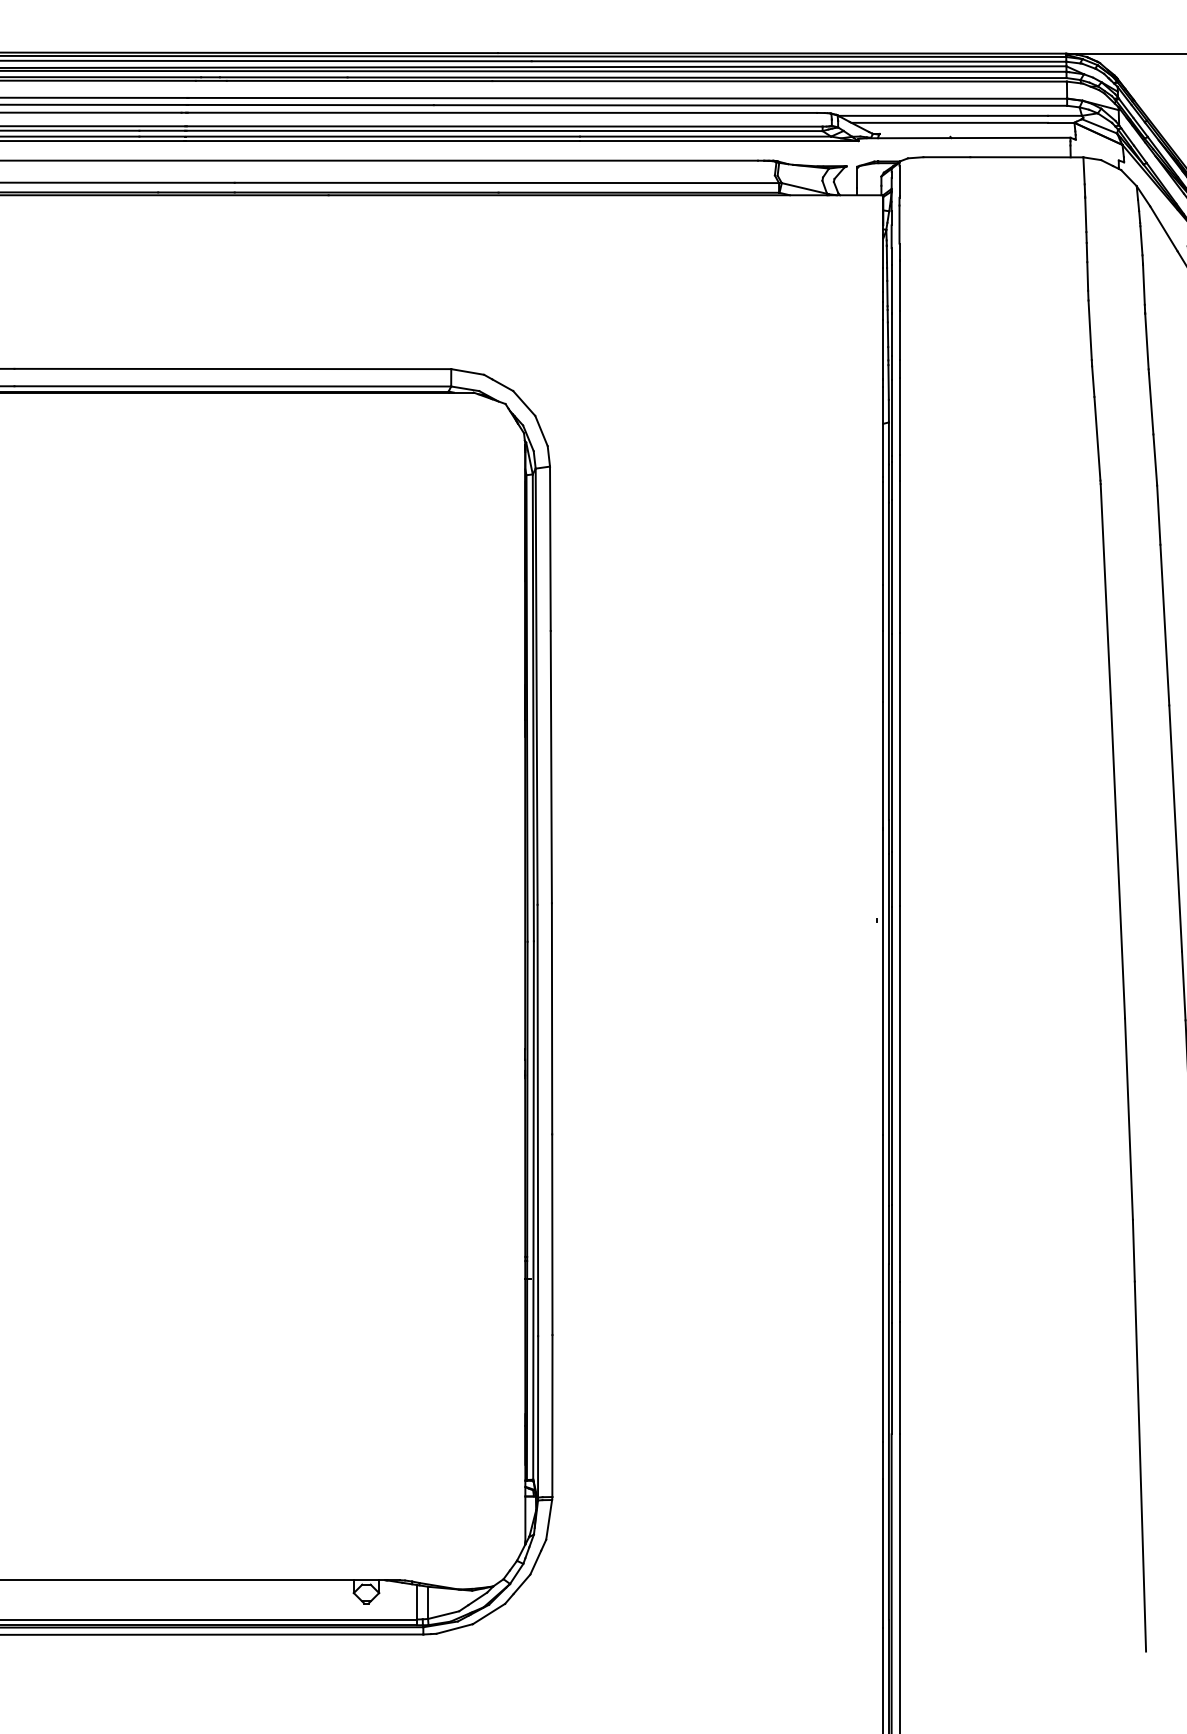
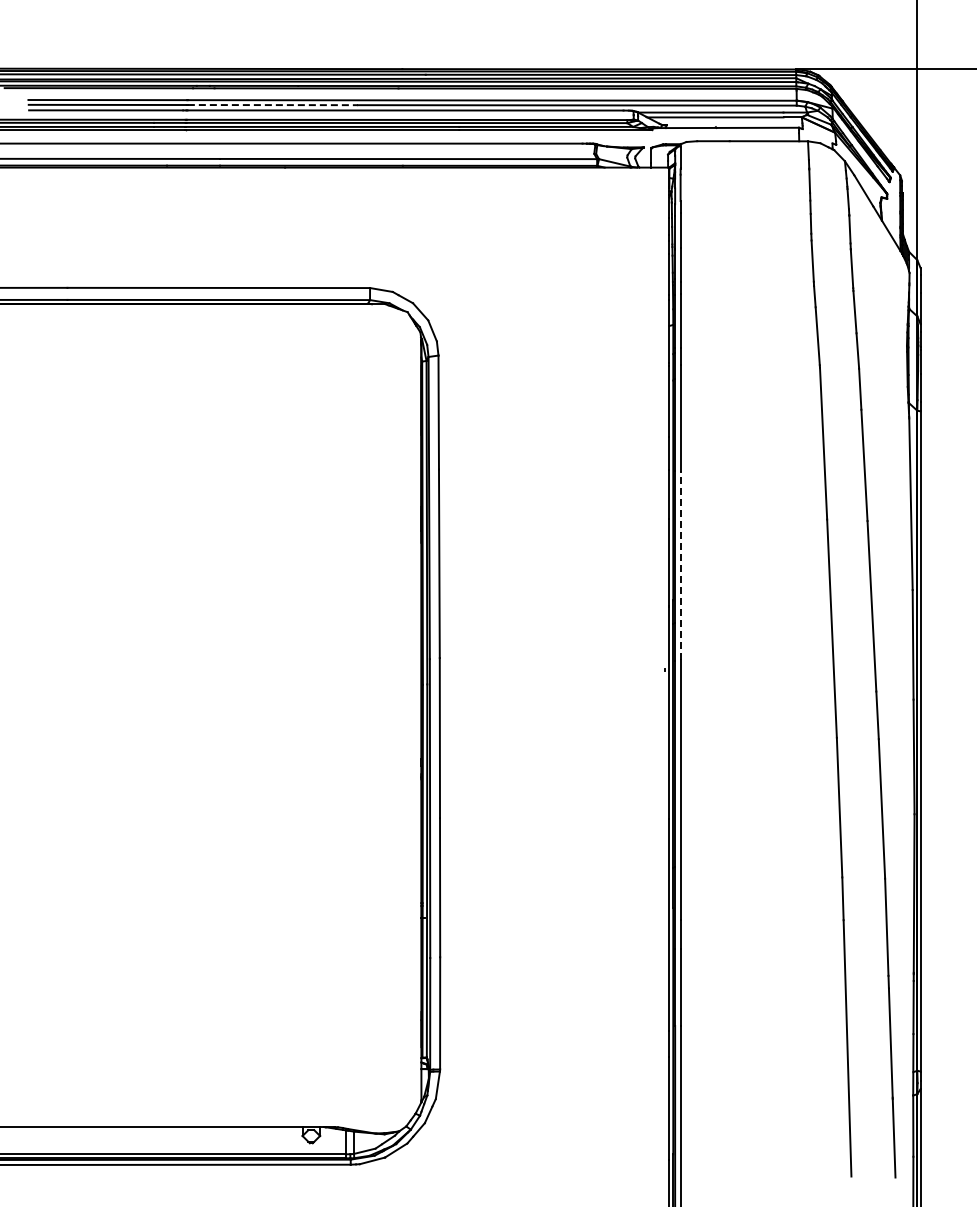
line: (311, 105) -> (273, 105), solid -> dashed
line: (899, 769) -> (680, 565), solid -> dashed

